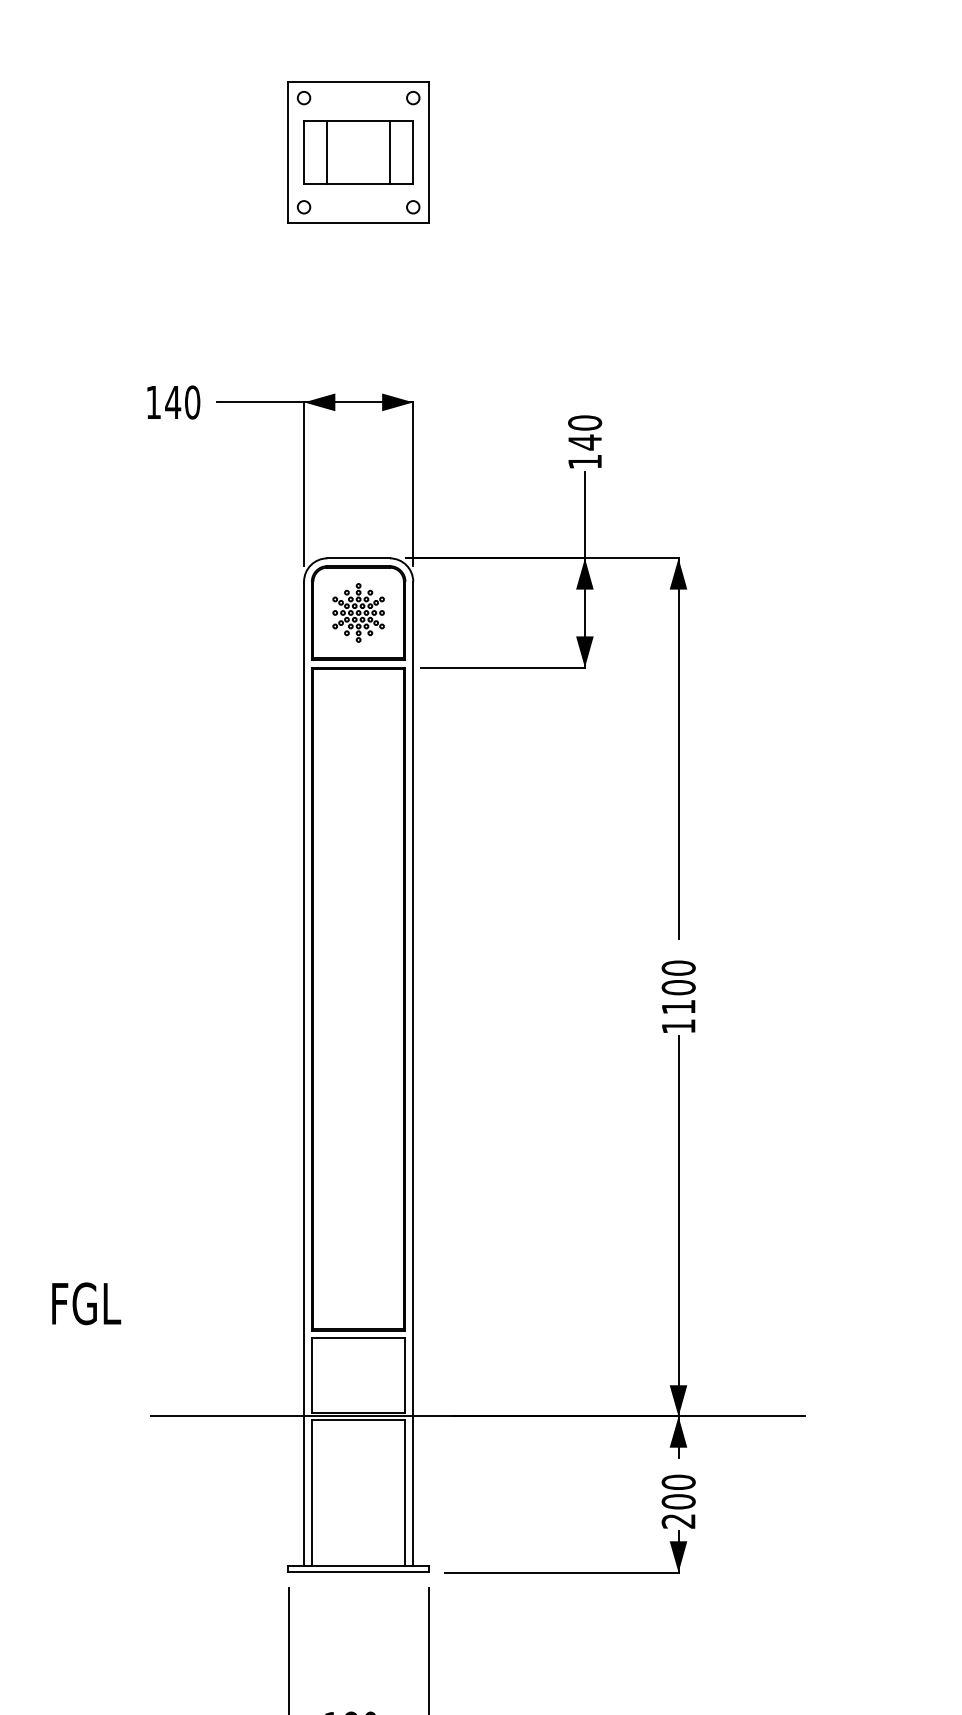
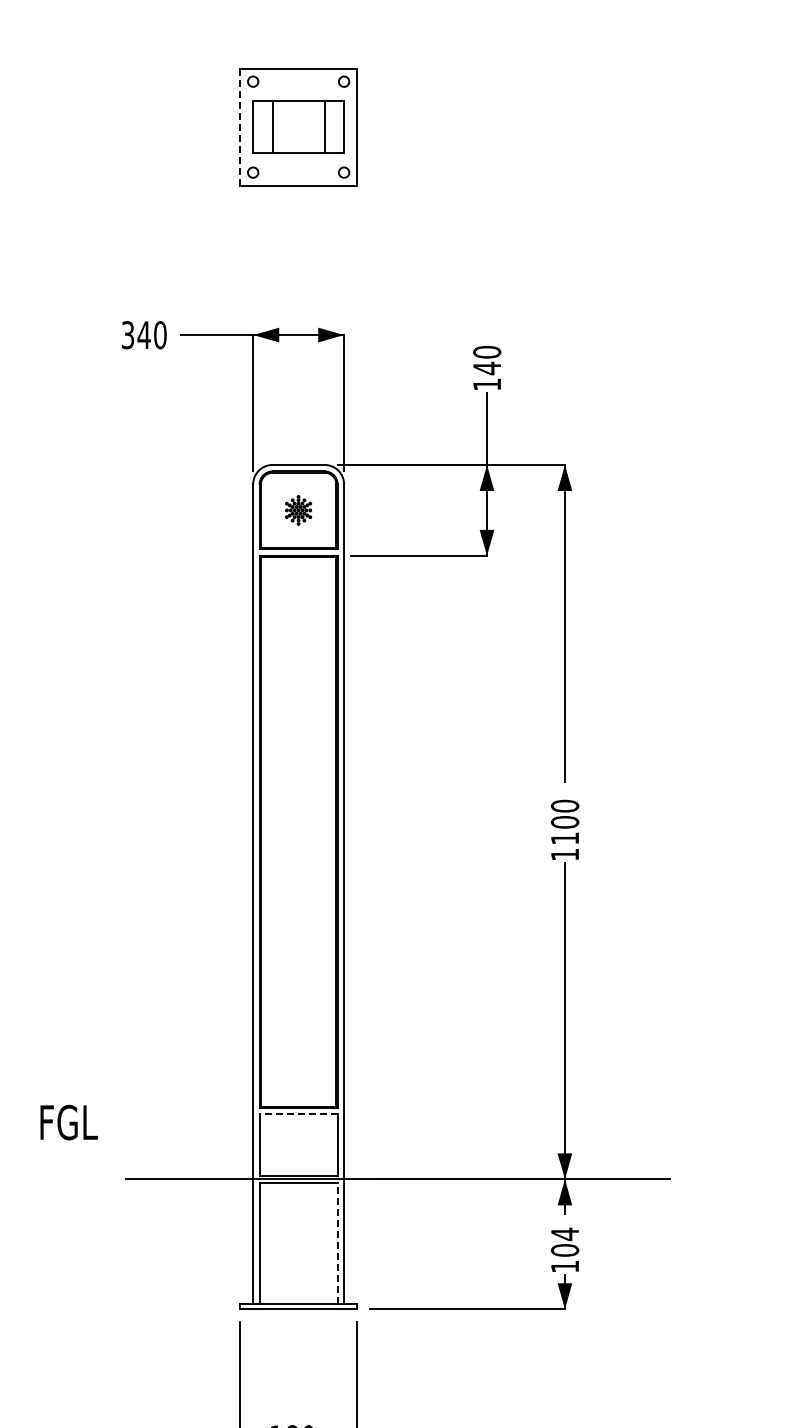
line: (288, 151) -> (240, 126), solid -> dashed
text: (154, 402) -> (128, 335), 140 -> 340
part: (358, 613) -> (298, 510), size x0.6
text: (85, 1303) -> (68, 1122), moved
line: (358, 1338) -> (298, 1114), solid -> dashed
line: (405, 1493) -> (337, 1243), solid -> dashed
text: (677, 1500) -> (564, 1249), 200 -> 104

